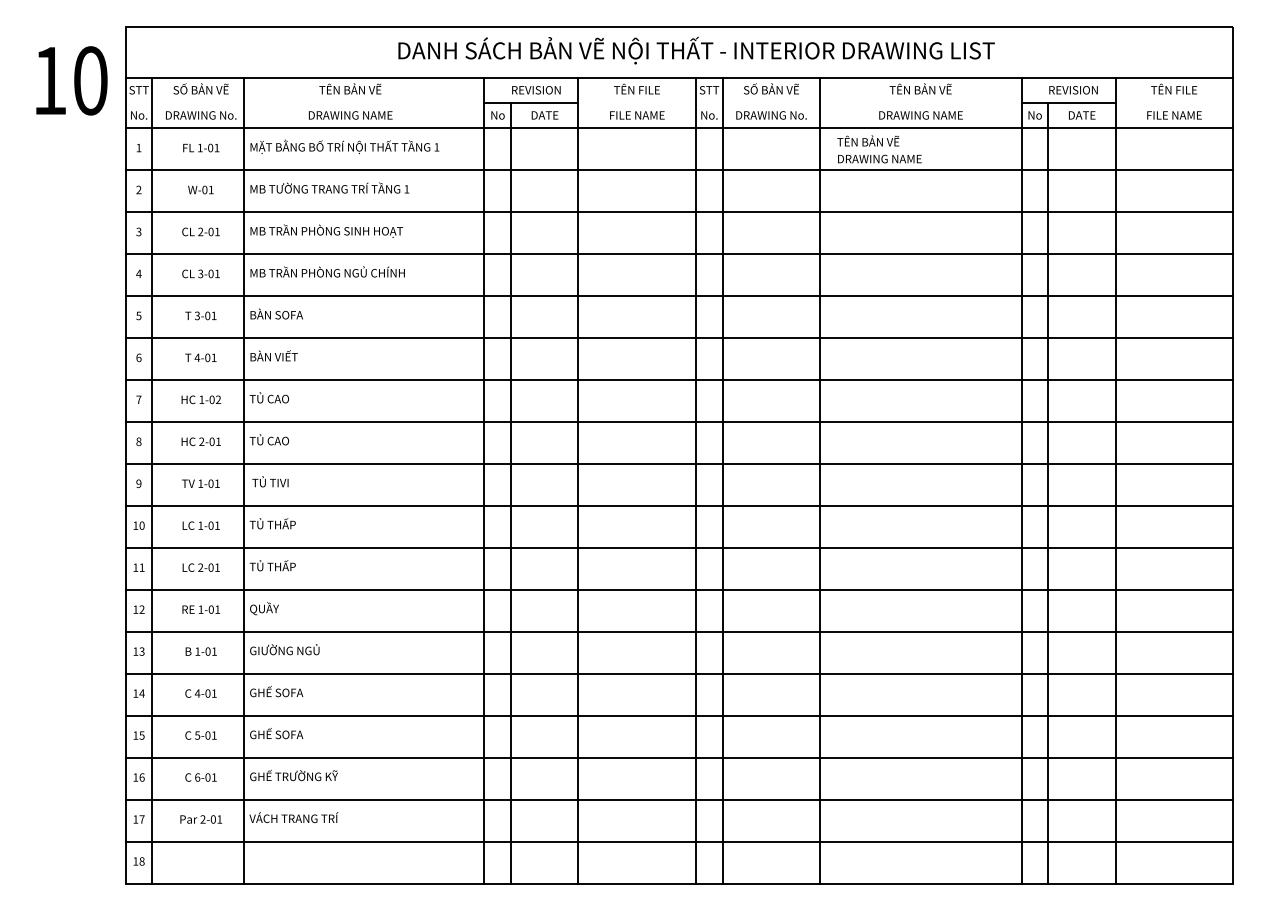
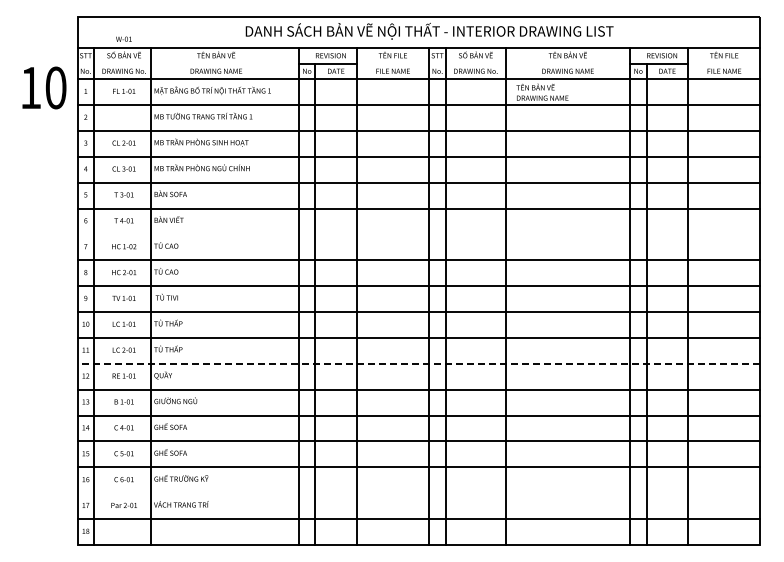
text: (71, 80) -> (44, 87), moved
text: (200, 188) -> (123, 38), moved
line: (678, 380) -> (418, 234), removed
line: (678, 589) -> (418, 363), solid -> dashed
line: (678, 800) -> (418, 493), removed

